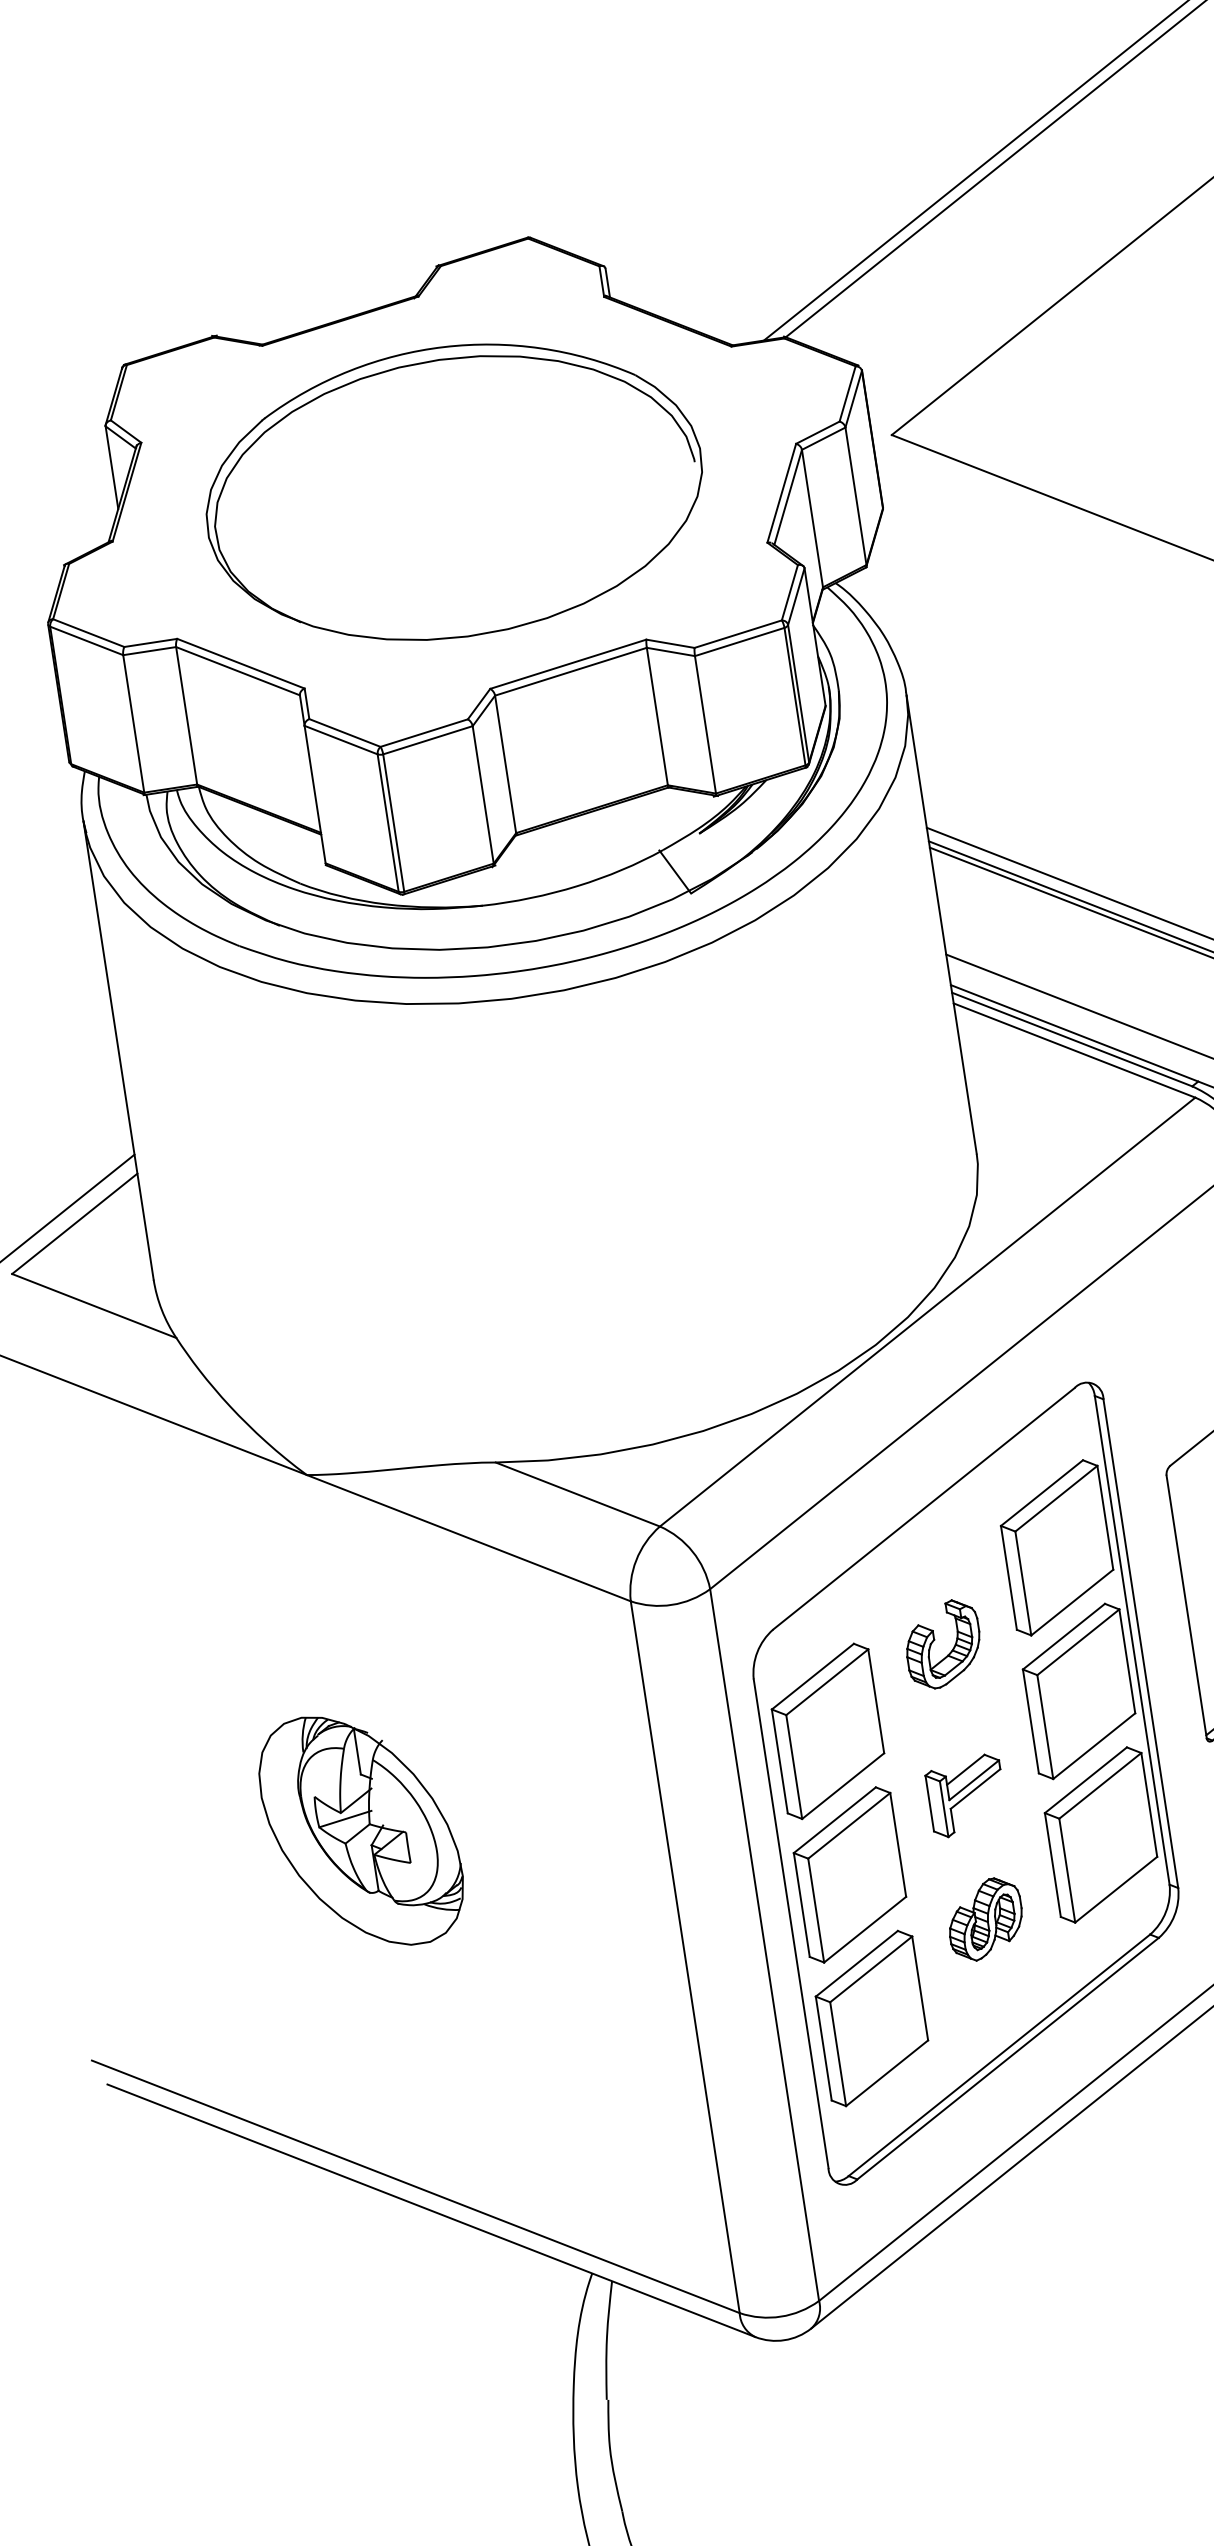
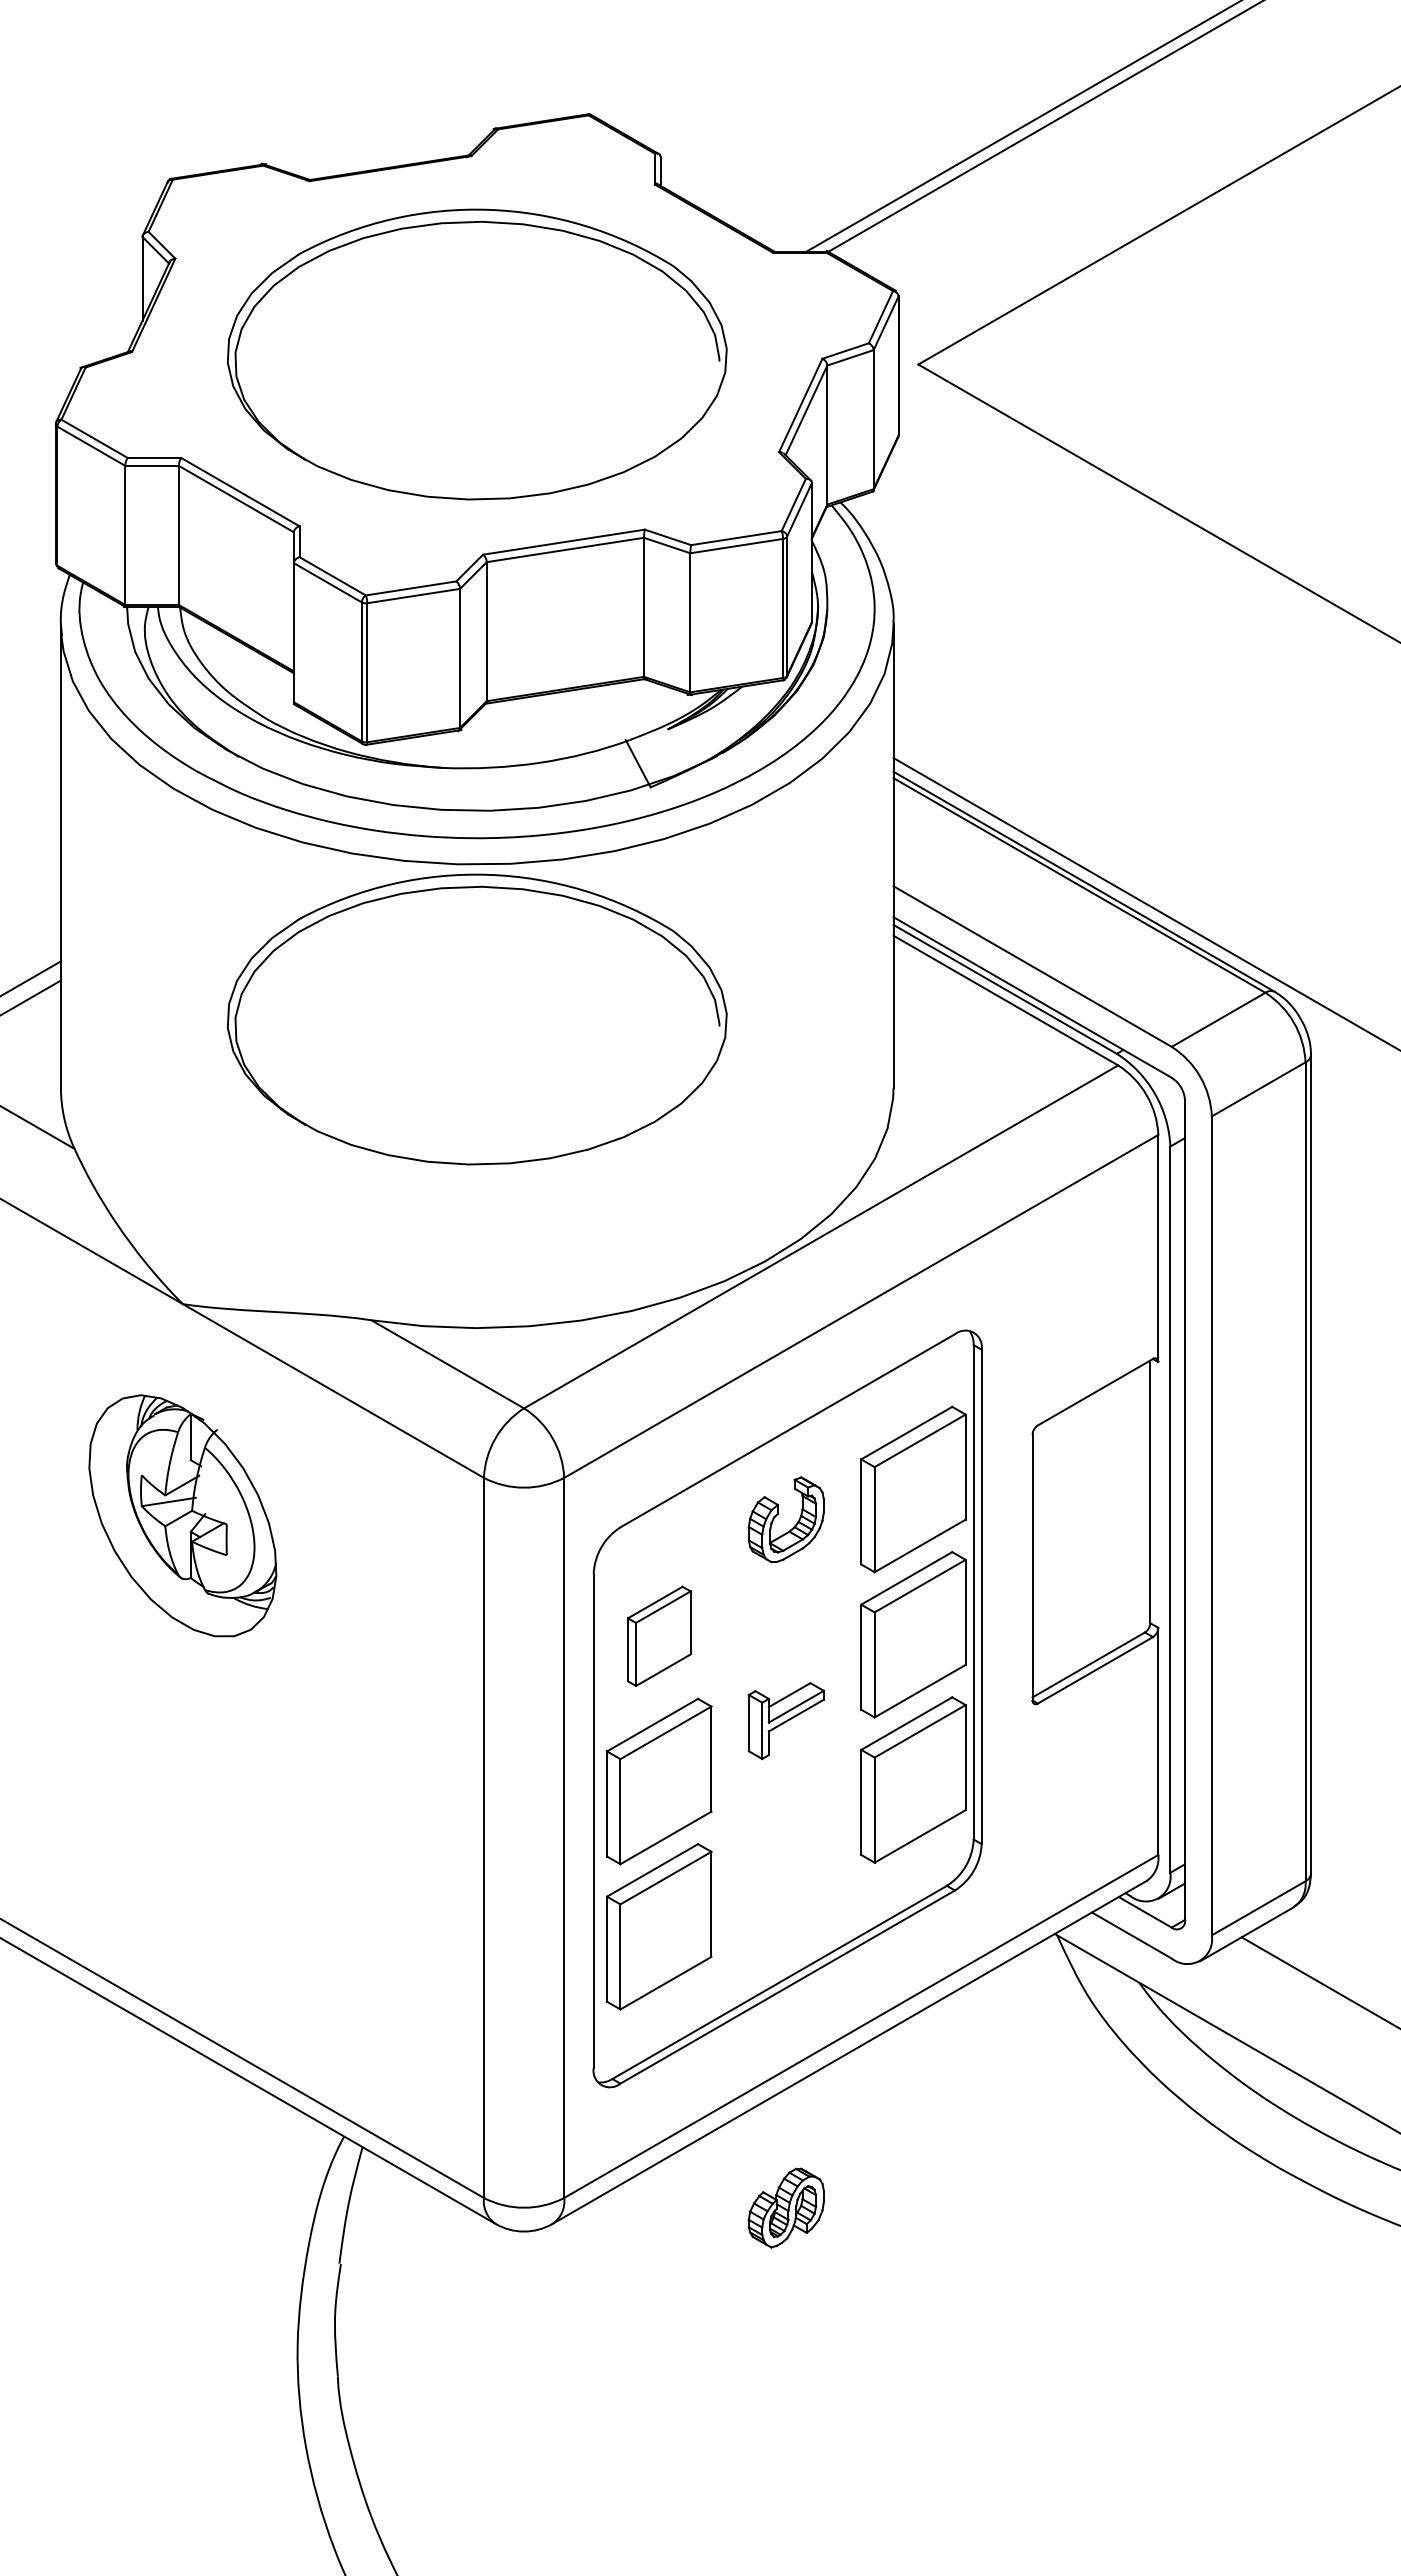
part: (554, 1149) -> (476, 1019), added
part: (934, 1640) -> (778, 1514), moved
part: (828, 1731) -> (659, 1636), size x0.6
part: (360, 1830) -> (182, 1515), moved
part: (984, 1919) -> (785, 2207), moved

